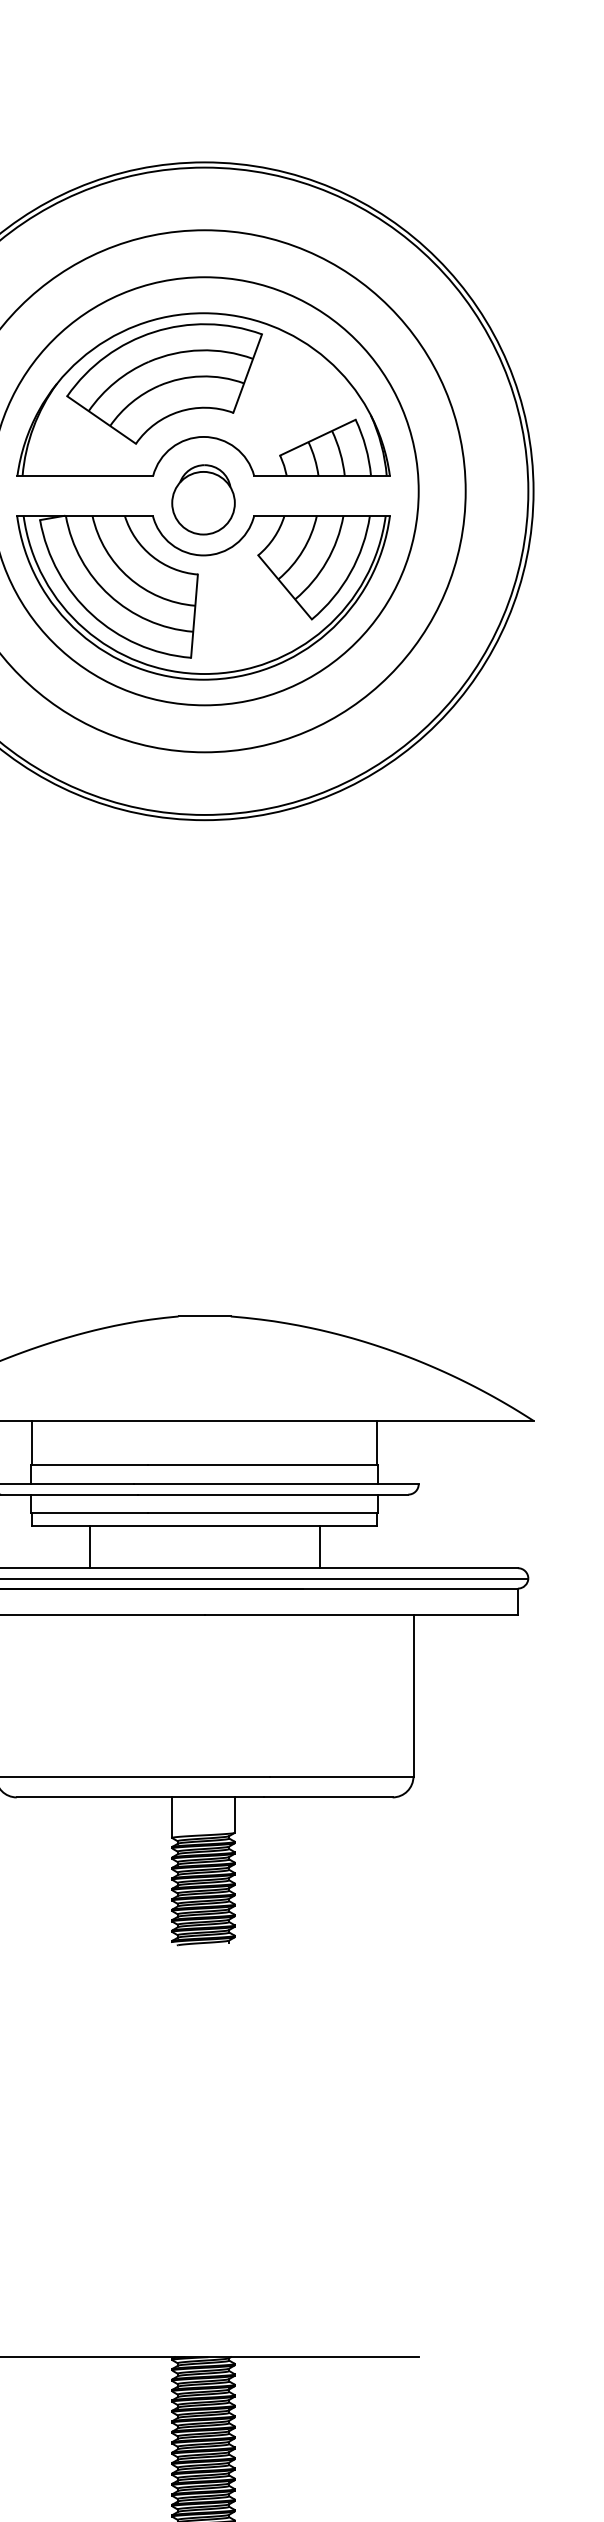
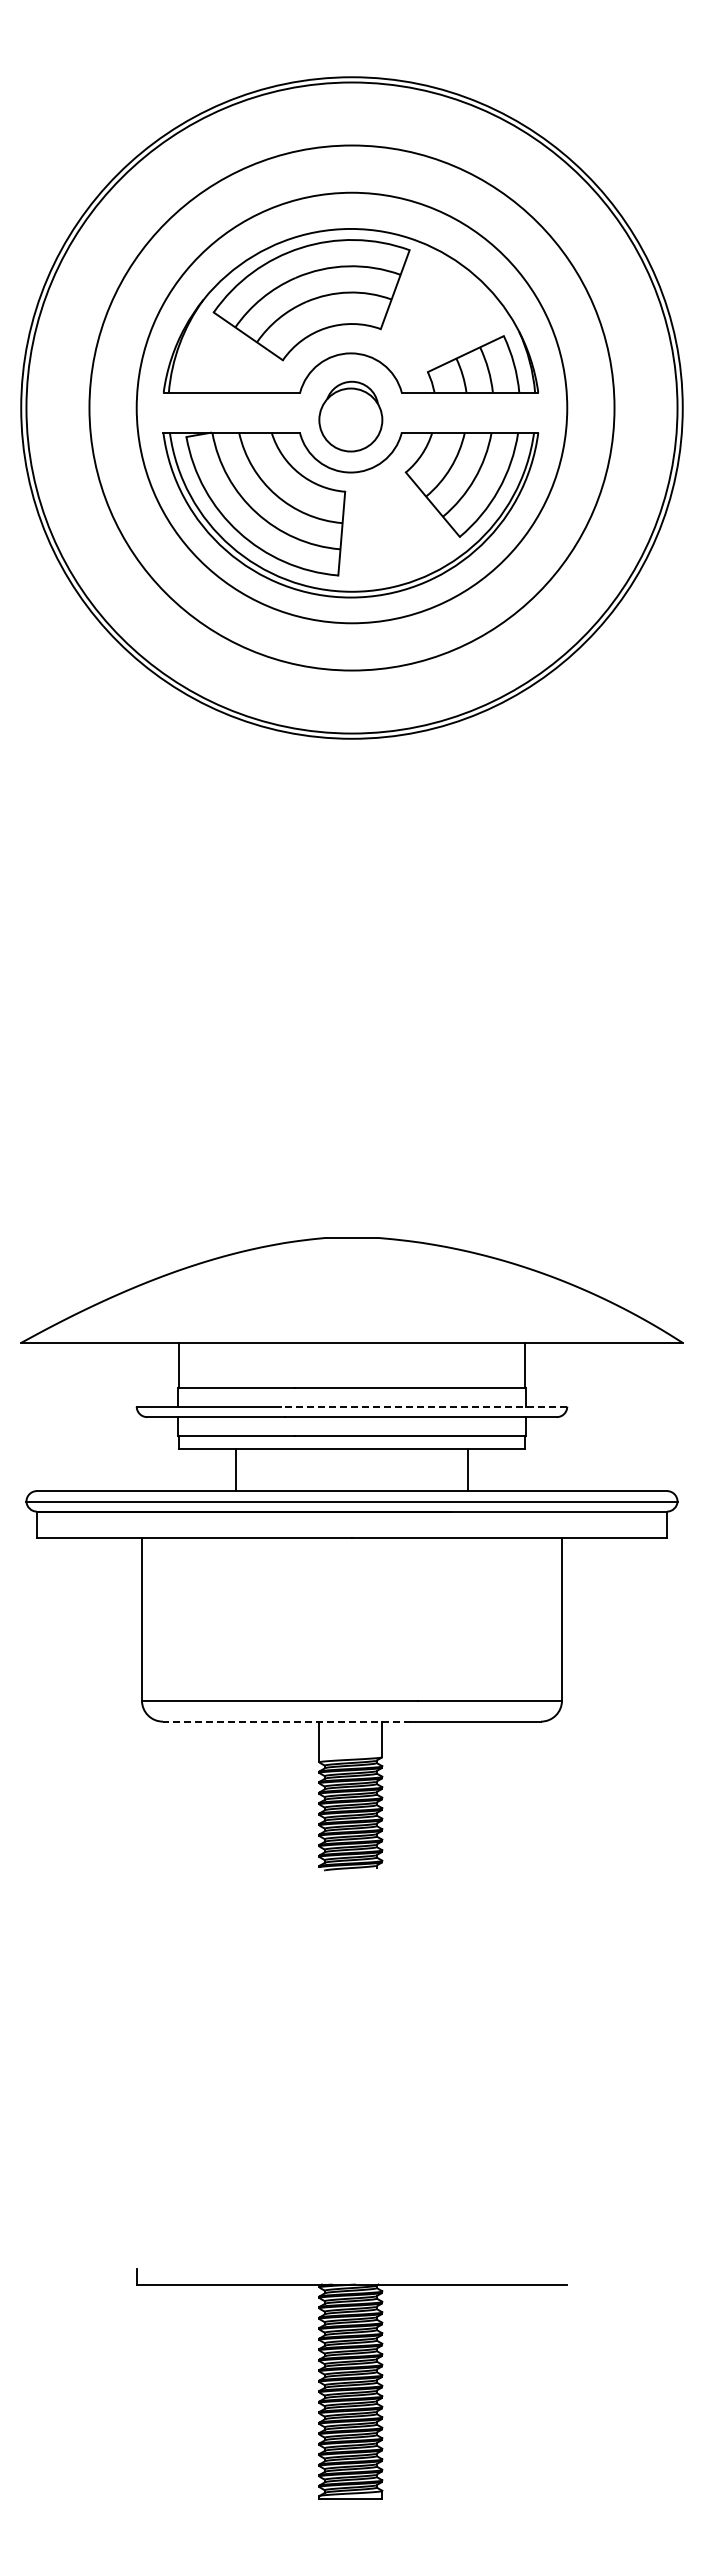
line: (275, 1484) -> (423, 1406), solid -> dashed
line: (139, 1797) -> (286, 1721), solid -> dashed

